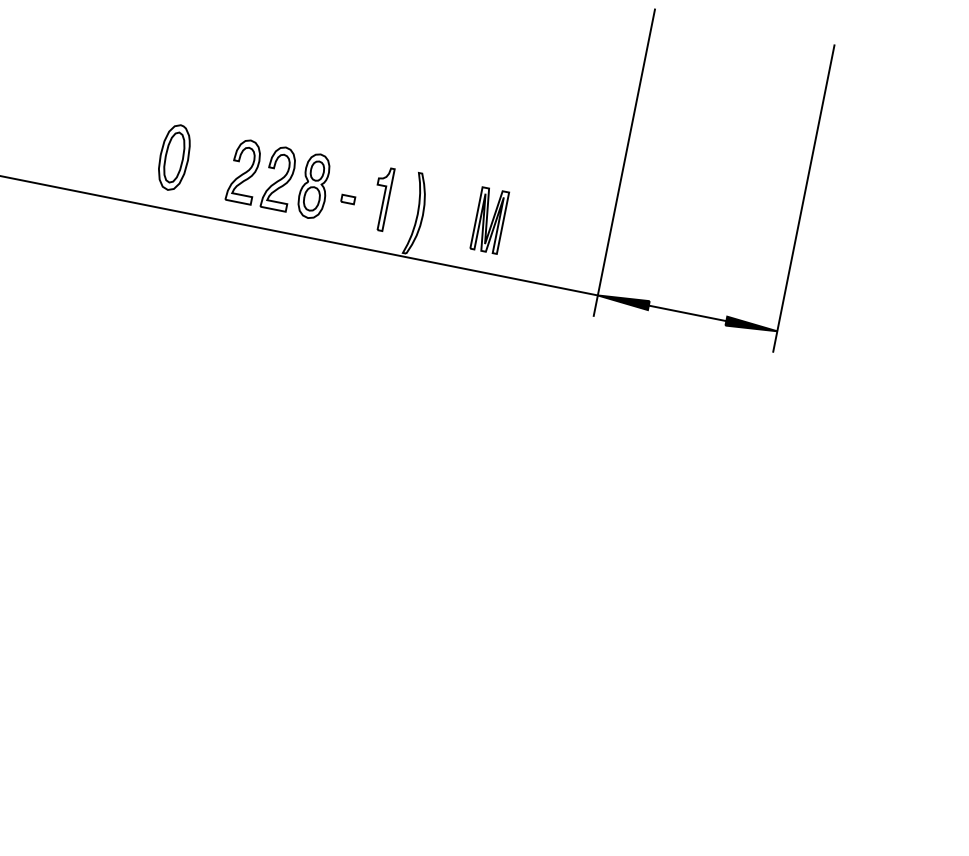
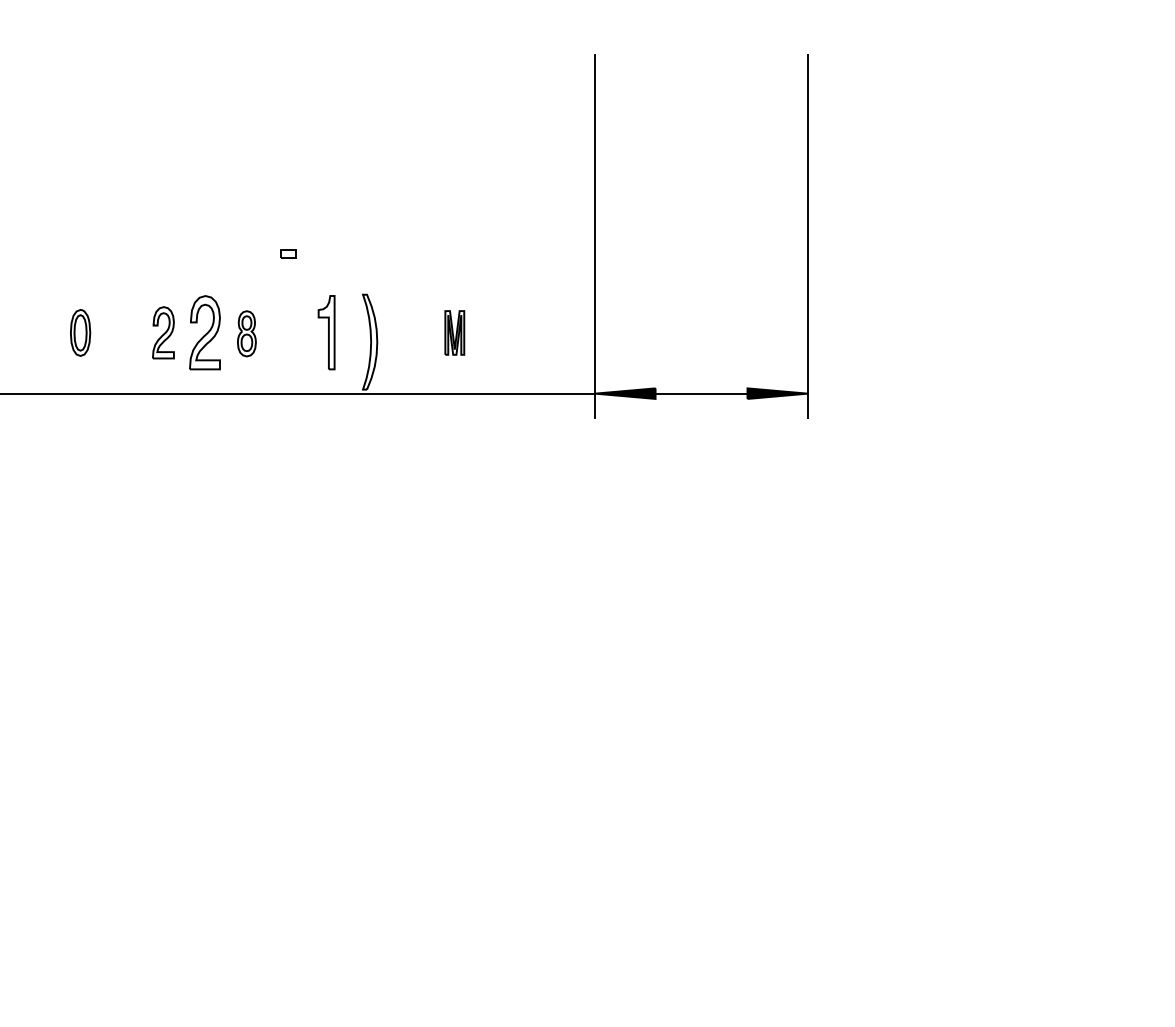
part: (174, 157) -> (80, 332), size x0.6
part: (244, 171) -> (163, 332), size x0.7
part: (314, 186) -> (246, 333), size x0.6
part: (348, 198) -> (288, 253), moved
part: (489, 220) -> (454, 332), size x0.6

